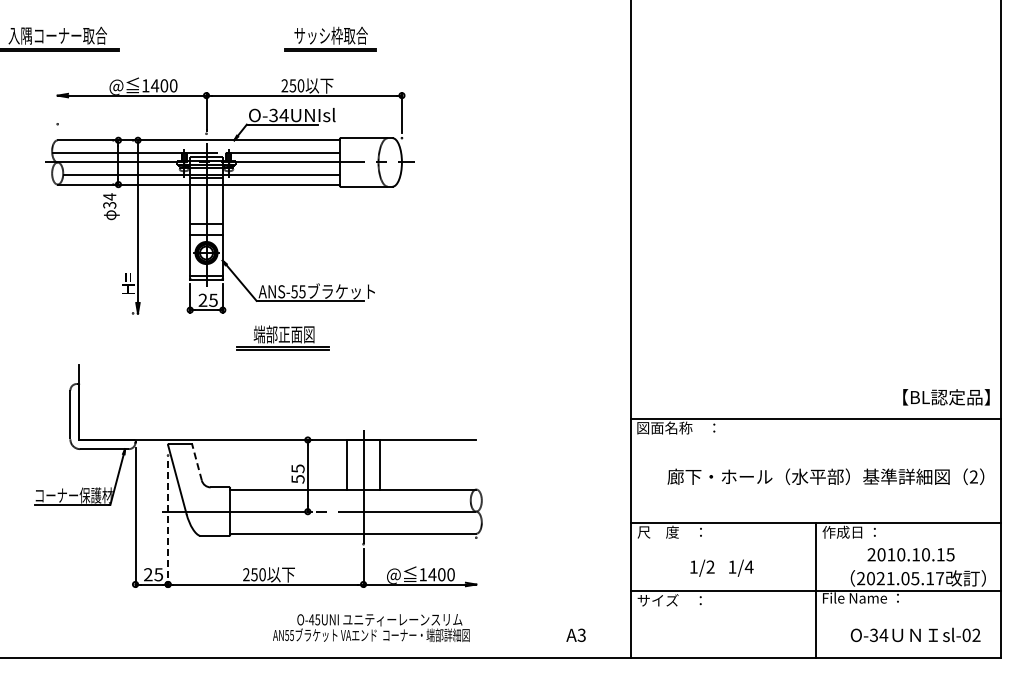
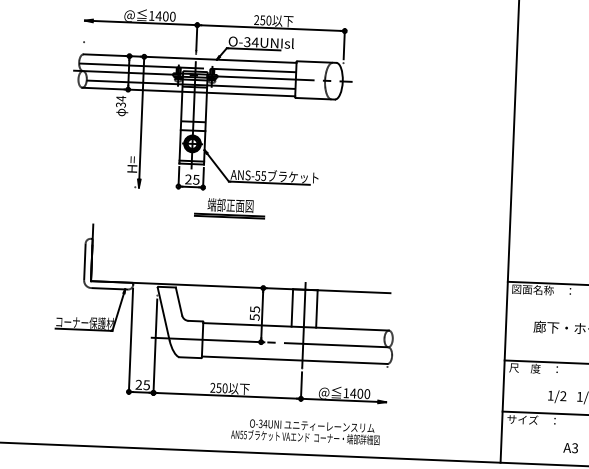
part: (282, 337) -> (229, 207), moved
line: (197, 462) -> (179, 301), dashed -> solid
line: (168, 524) -> (155, 347), dashed -> solid
text: (314, 619) -> (262, 423), O-45UNI -> O-34UNI
text: (575, 634) -> (570, 447), moved

